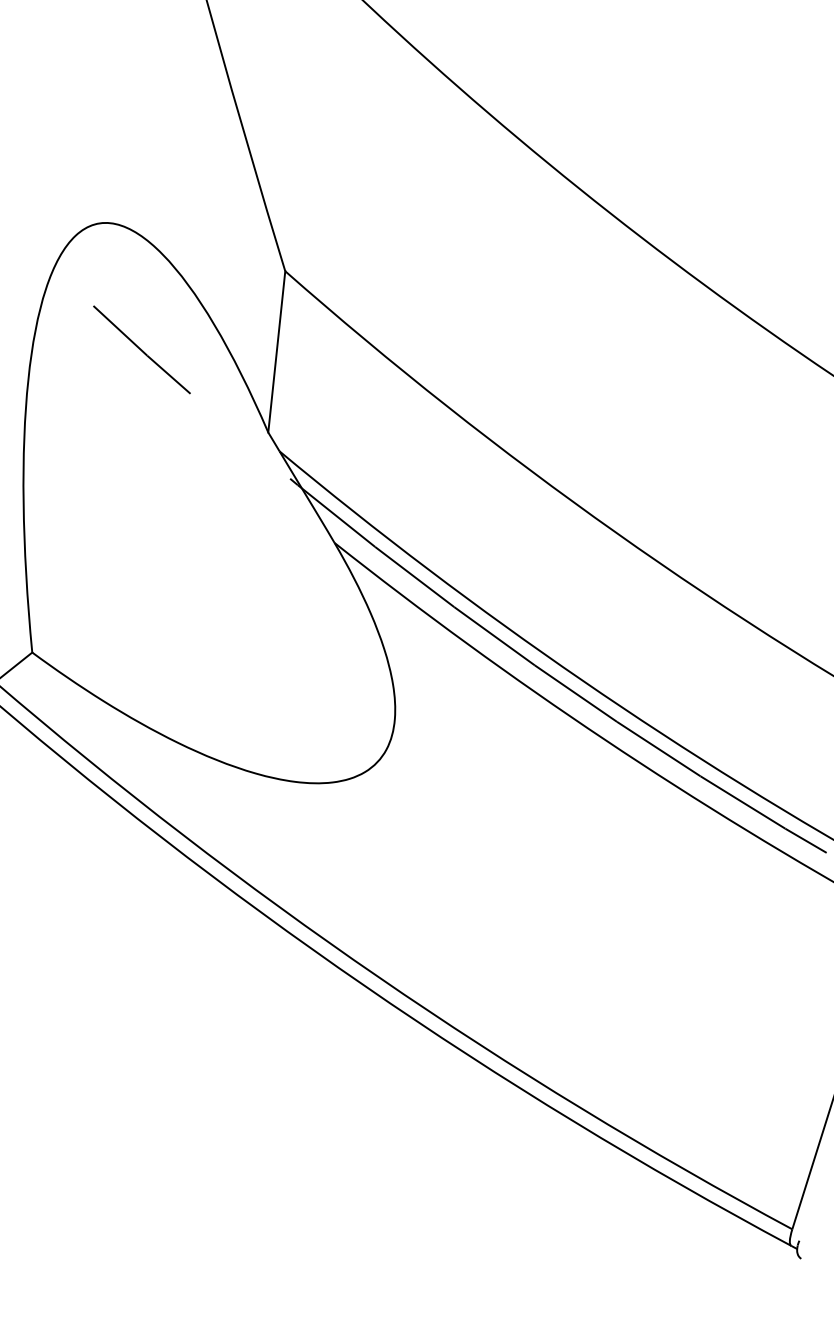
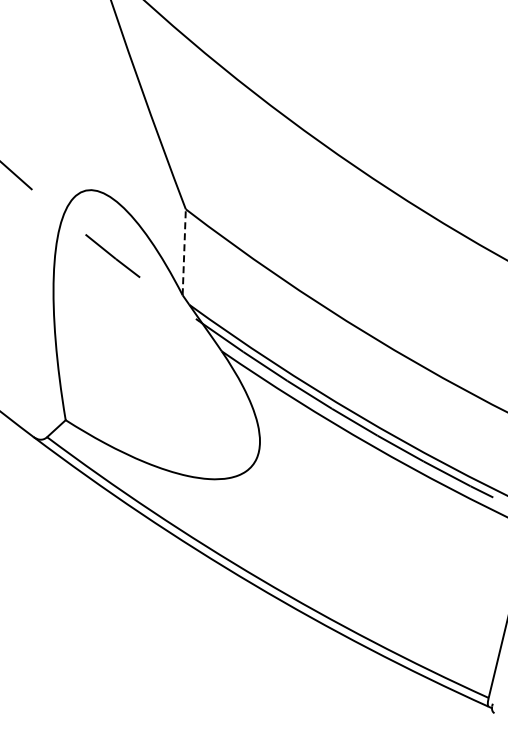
line: (277, 350) -> (184, 251), solid -> dashed

